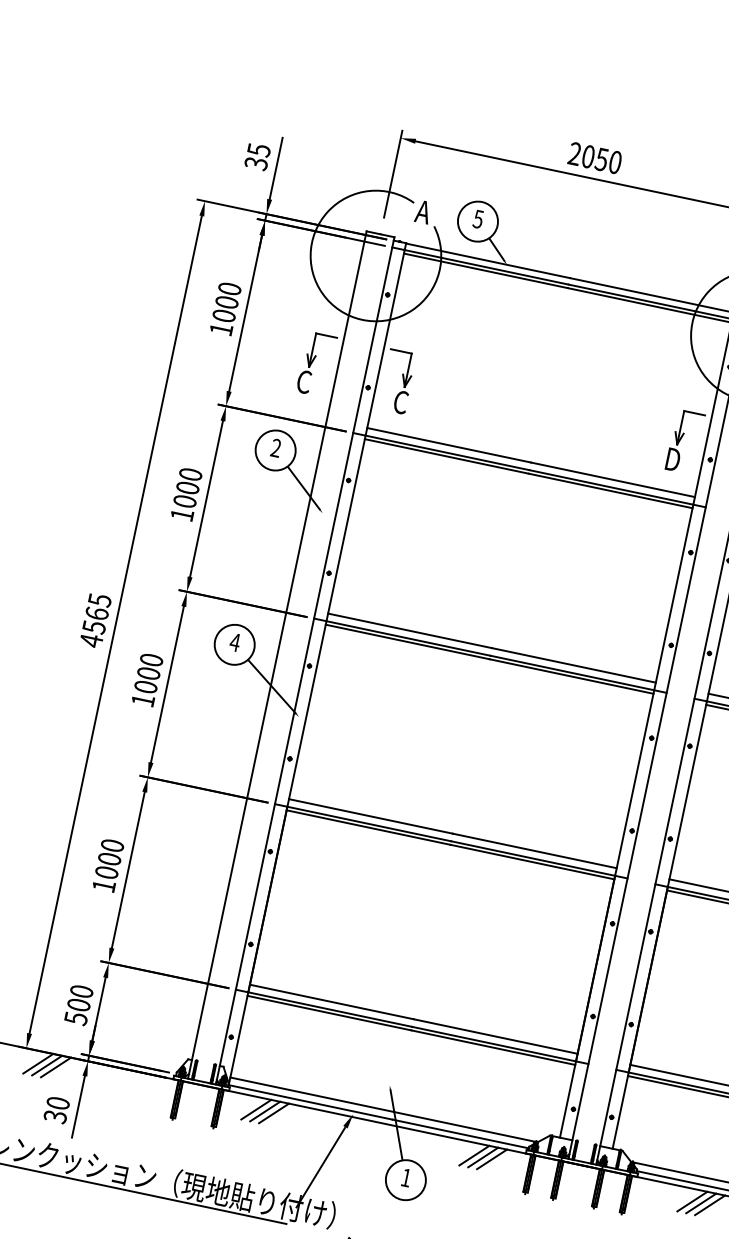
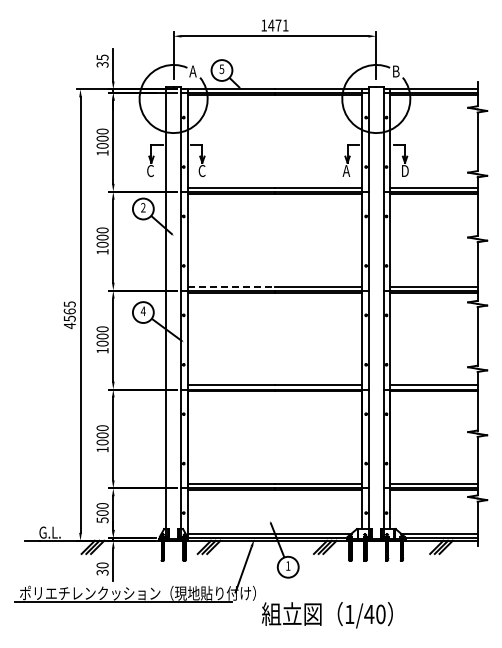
text: (594, 157) -> (274, 25), 2050 -> 1471
text: (672, 458) -> (346, 170), D -> A
line: (410, 630) -> (231, 286), solid -> dashed

